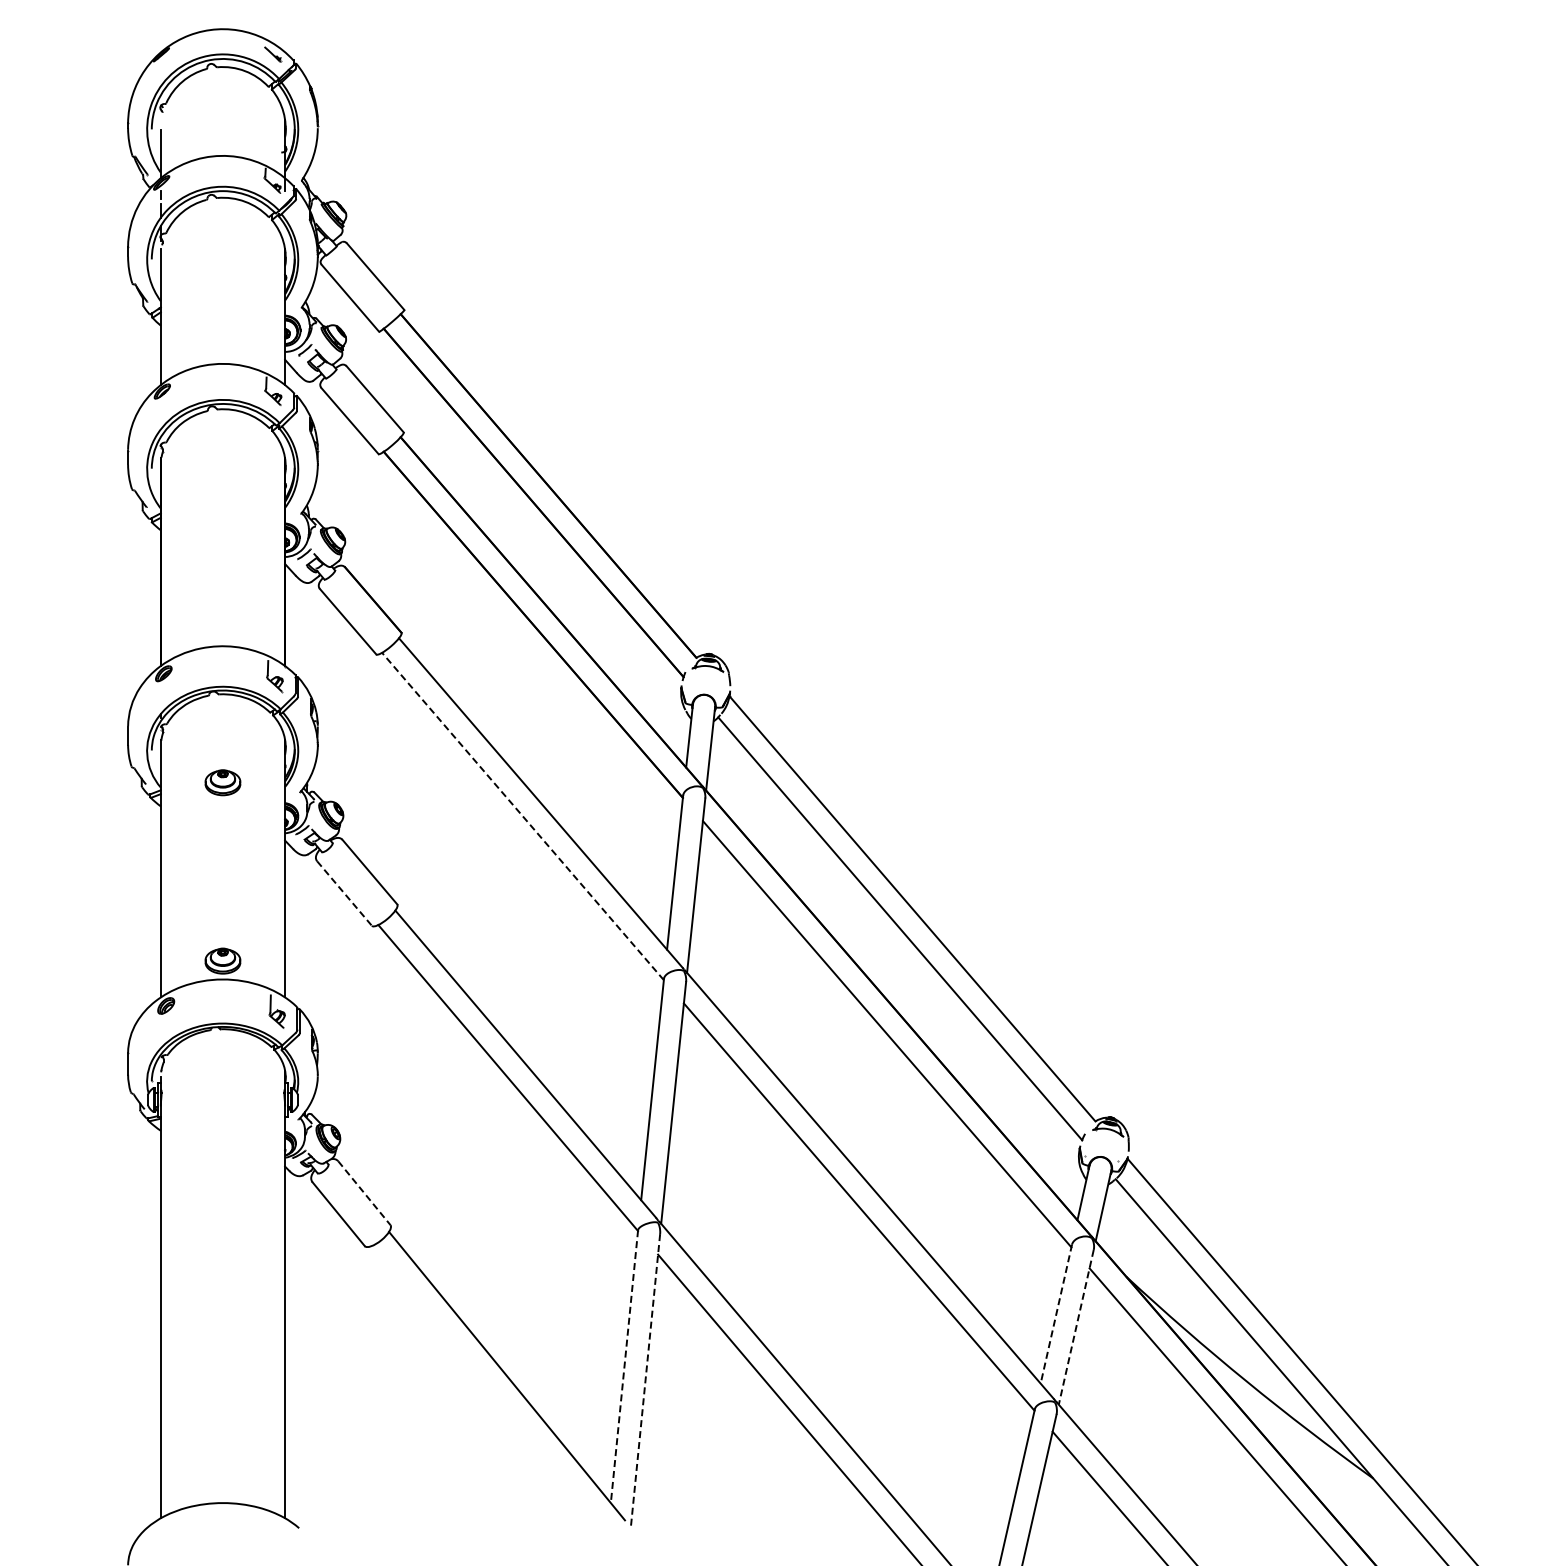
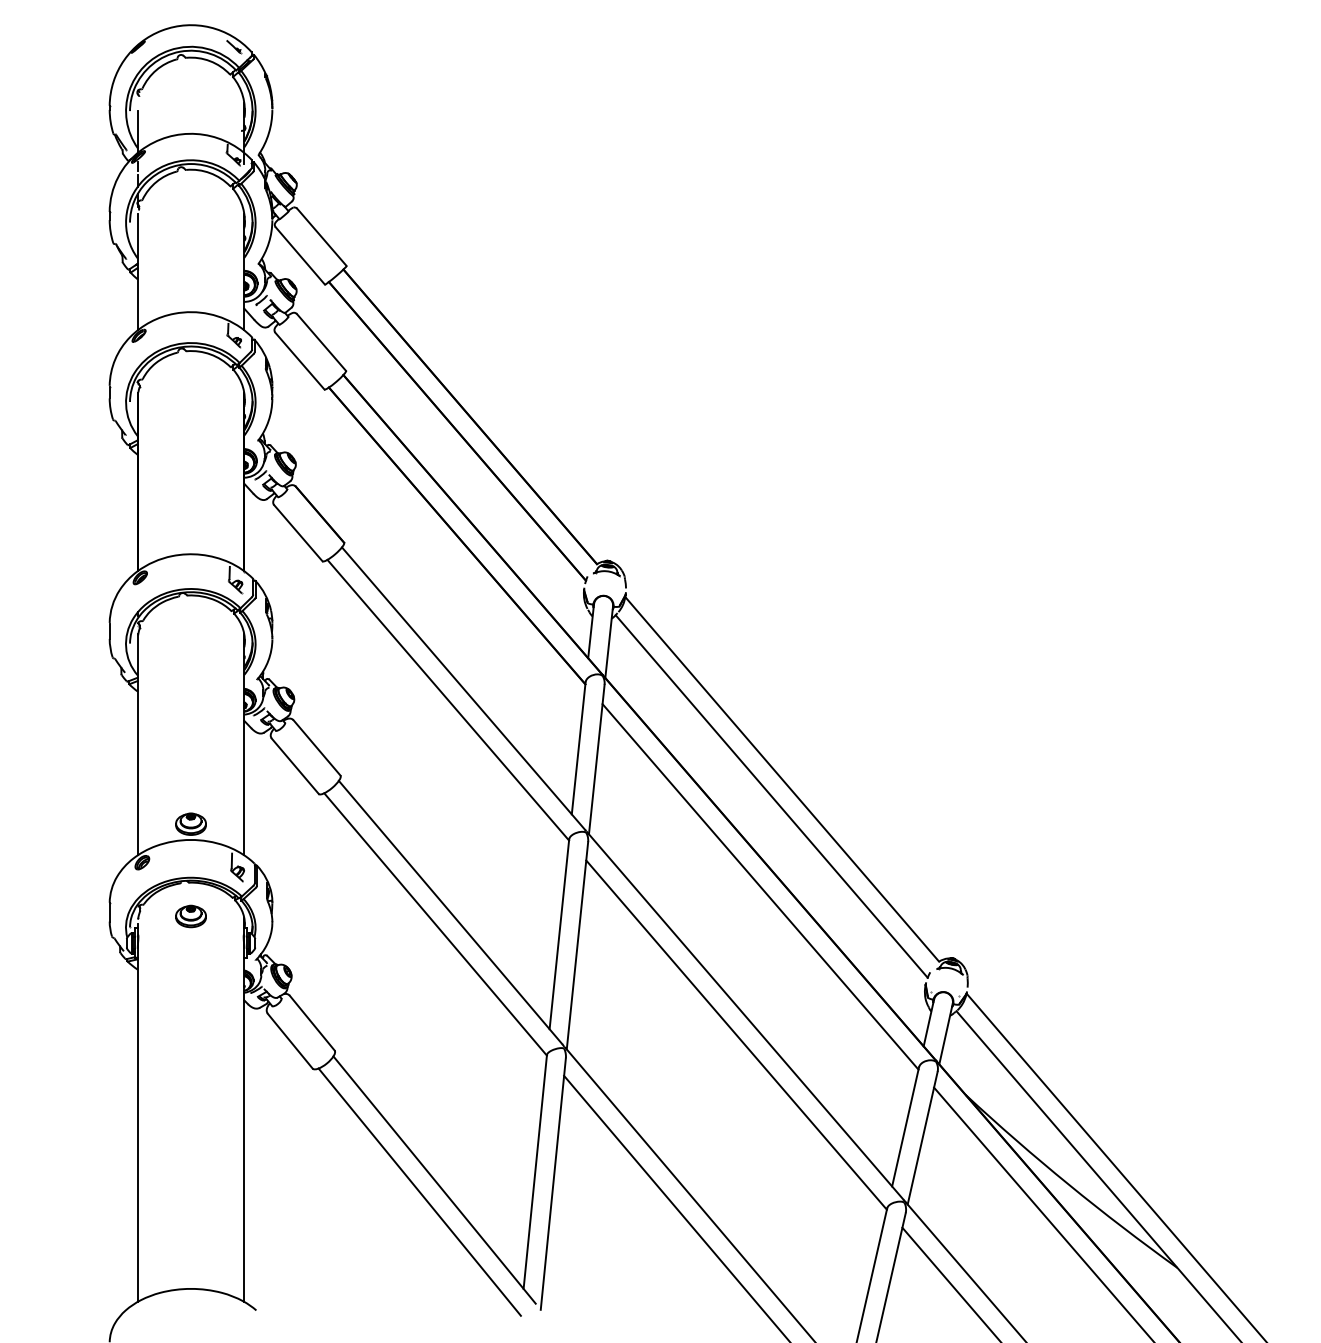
part: (222, 782) -> (190, 916), moved
line: (522, 816) -> (447, 700), dashed -> solid
line: (344, 893) -> (295, 766), dashed -> solid
line: (364, 1193) -> (312, 1023), dashed -> solid
line: (1056, 1314) -> (905, 1127), dashed -> solid
line: (1076, 1327) -> (922, 1138), dashed -> solid
line: (624, 1367) -> (535, 1172), dashed -> solid
line: (645, 1381) -> (553, 1184), dashed -> solid
line: (489, 1390) -> (419, 1192), added

